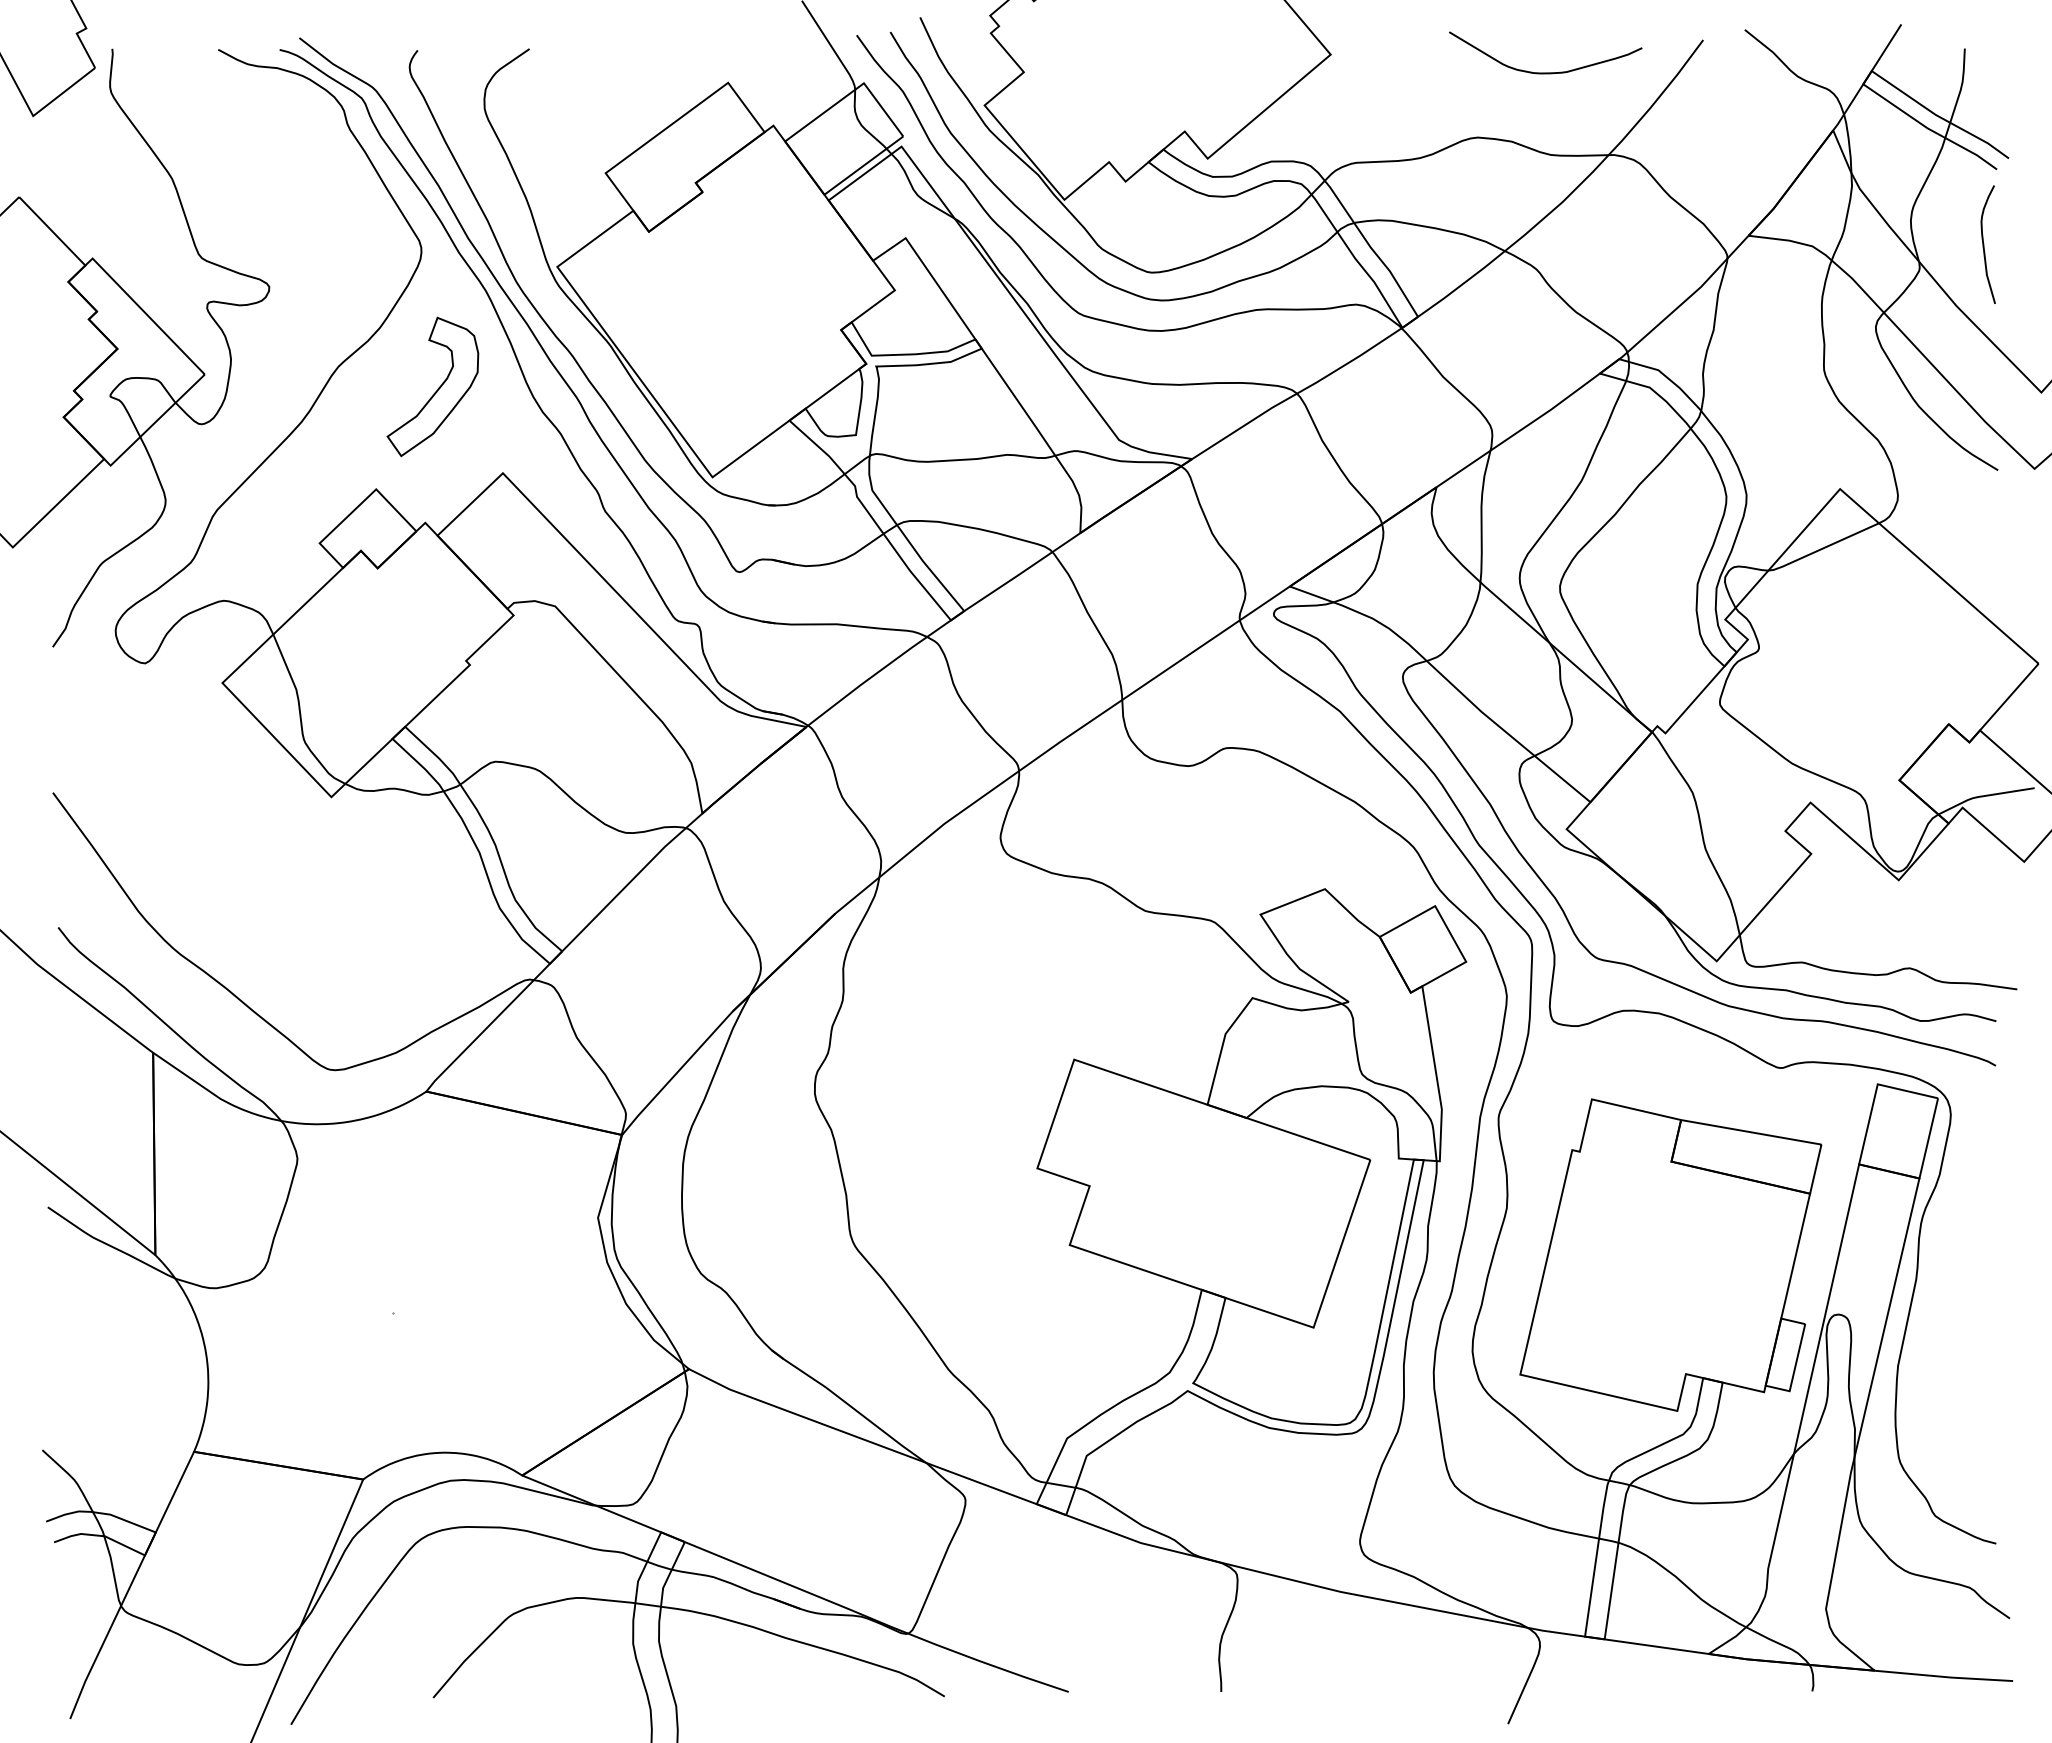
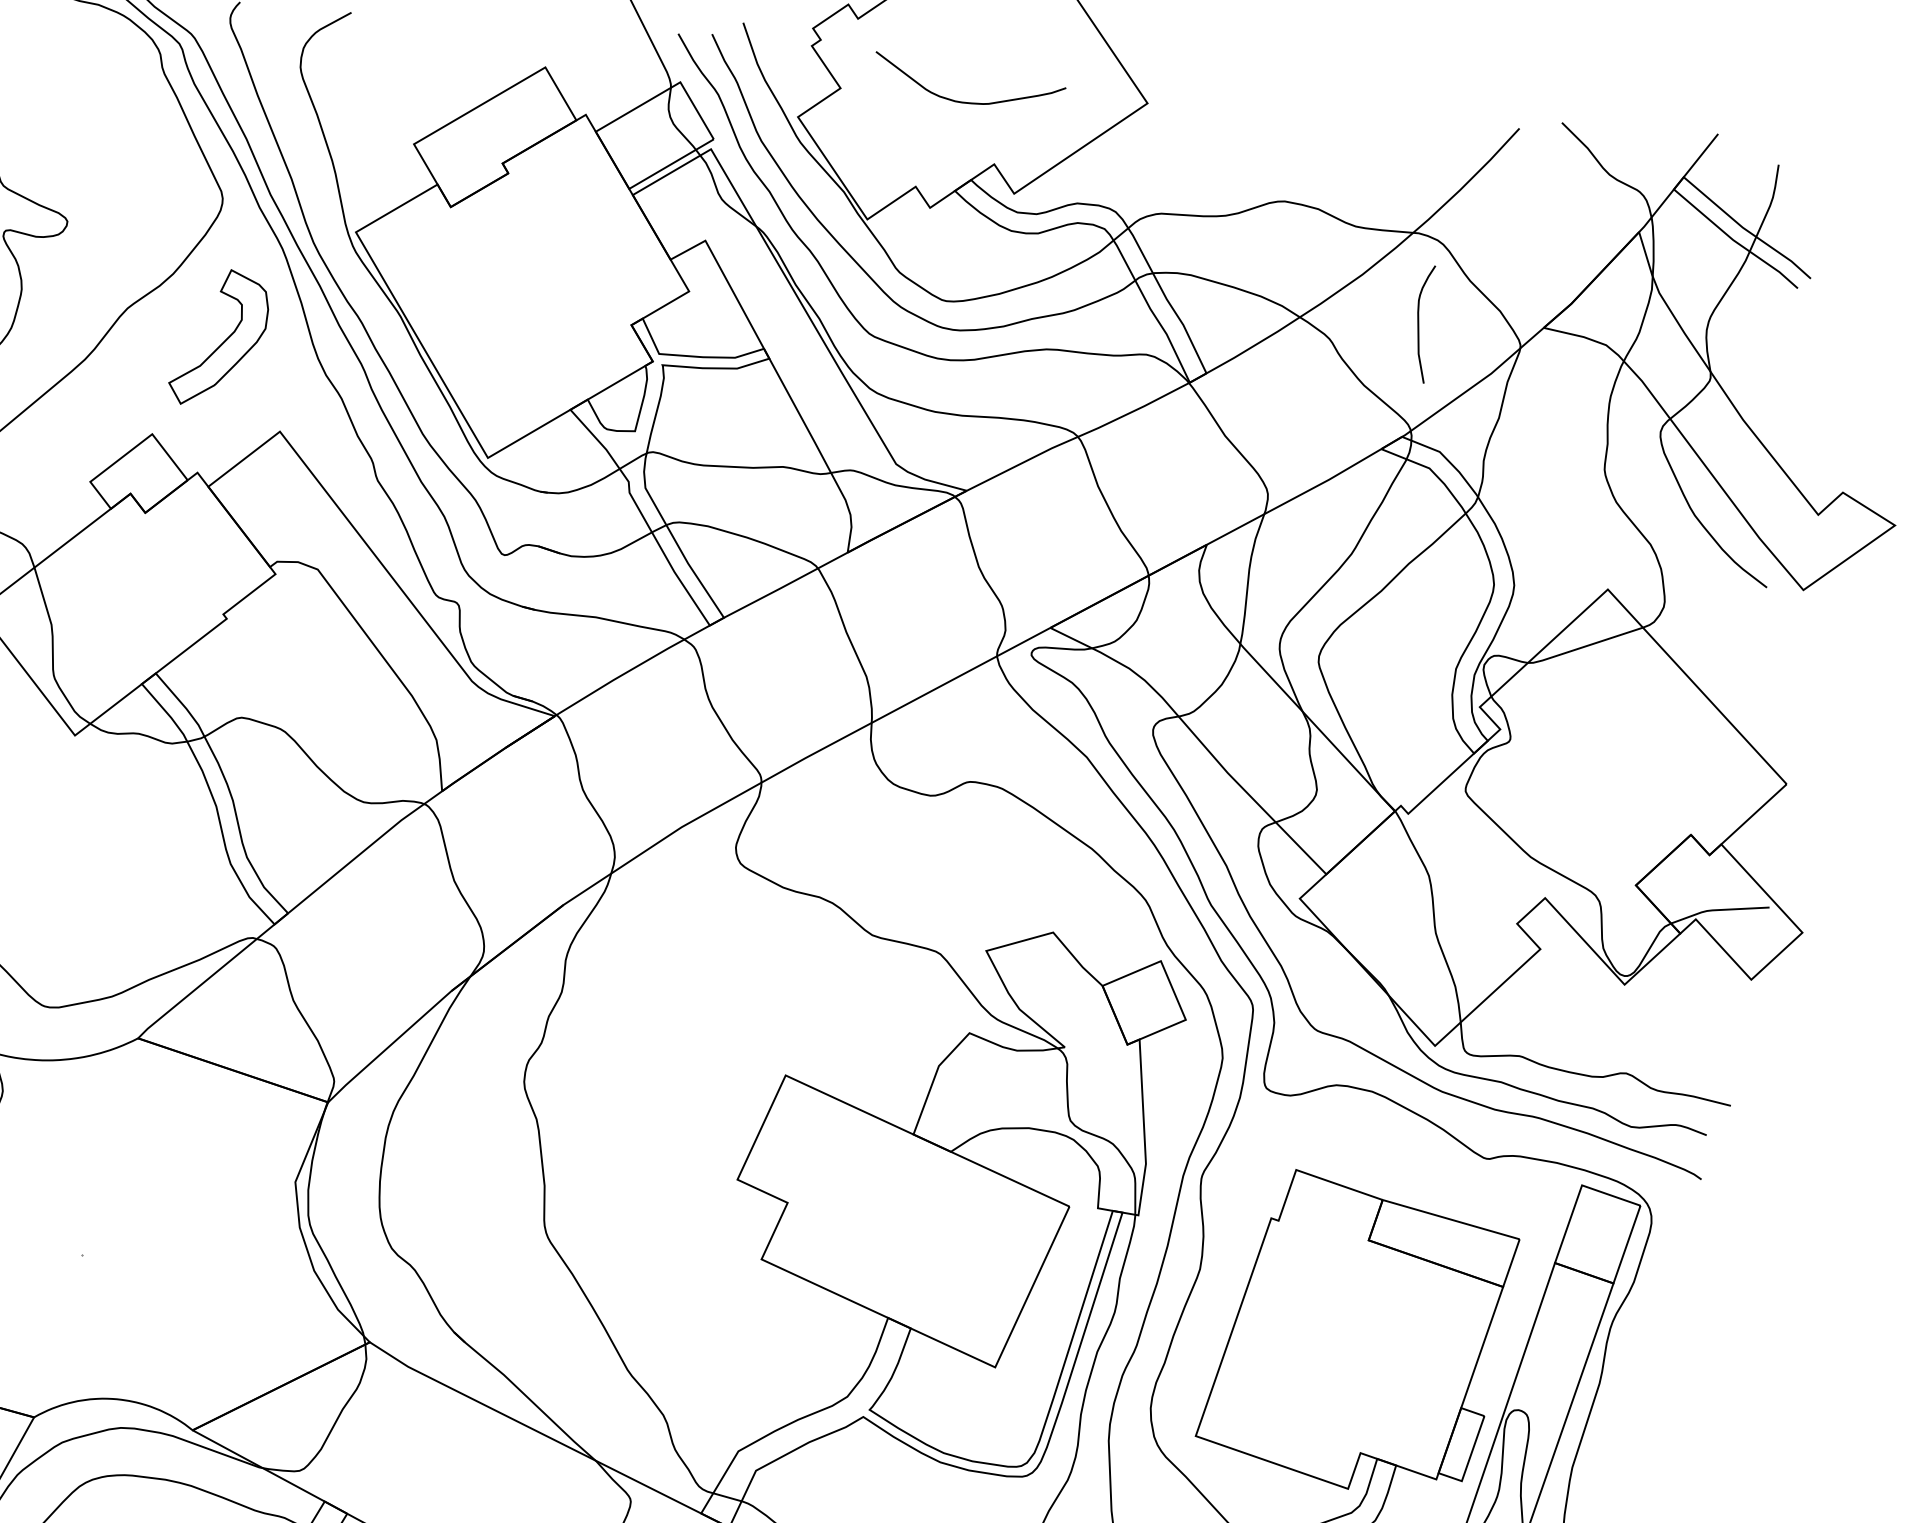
curve: (1545, 72) -> (967, 102), moved
curve: (1984, 244) -> (1419, 323), moved

